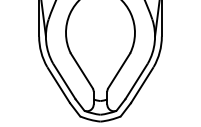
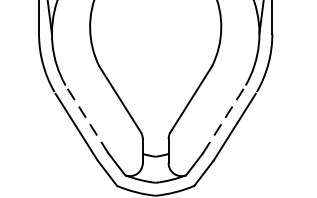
line: (64, 81) -> (87, 119), solid -> dashed
line: (136, 81) -> (224, 119), solid -> dashed

